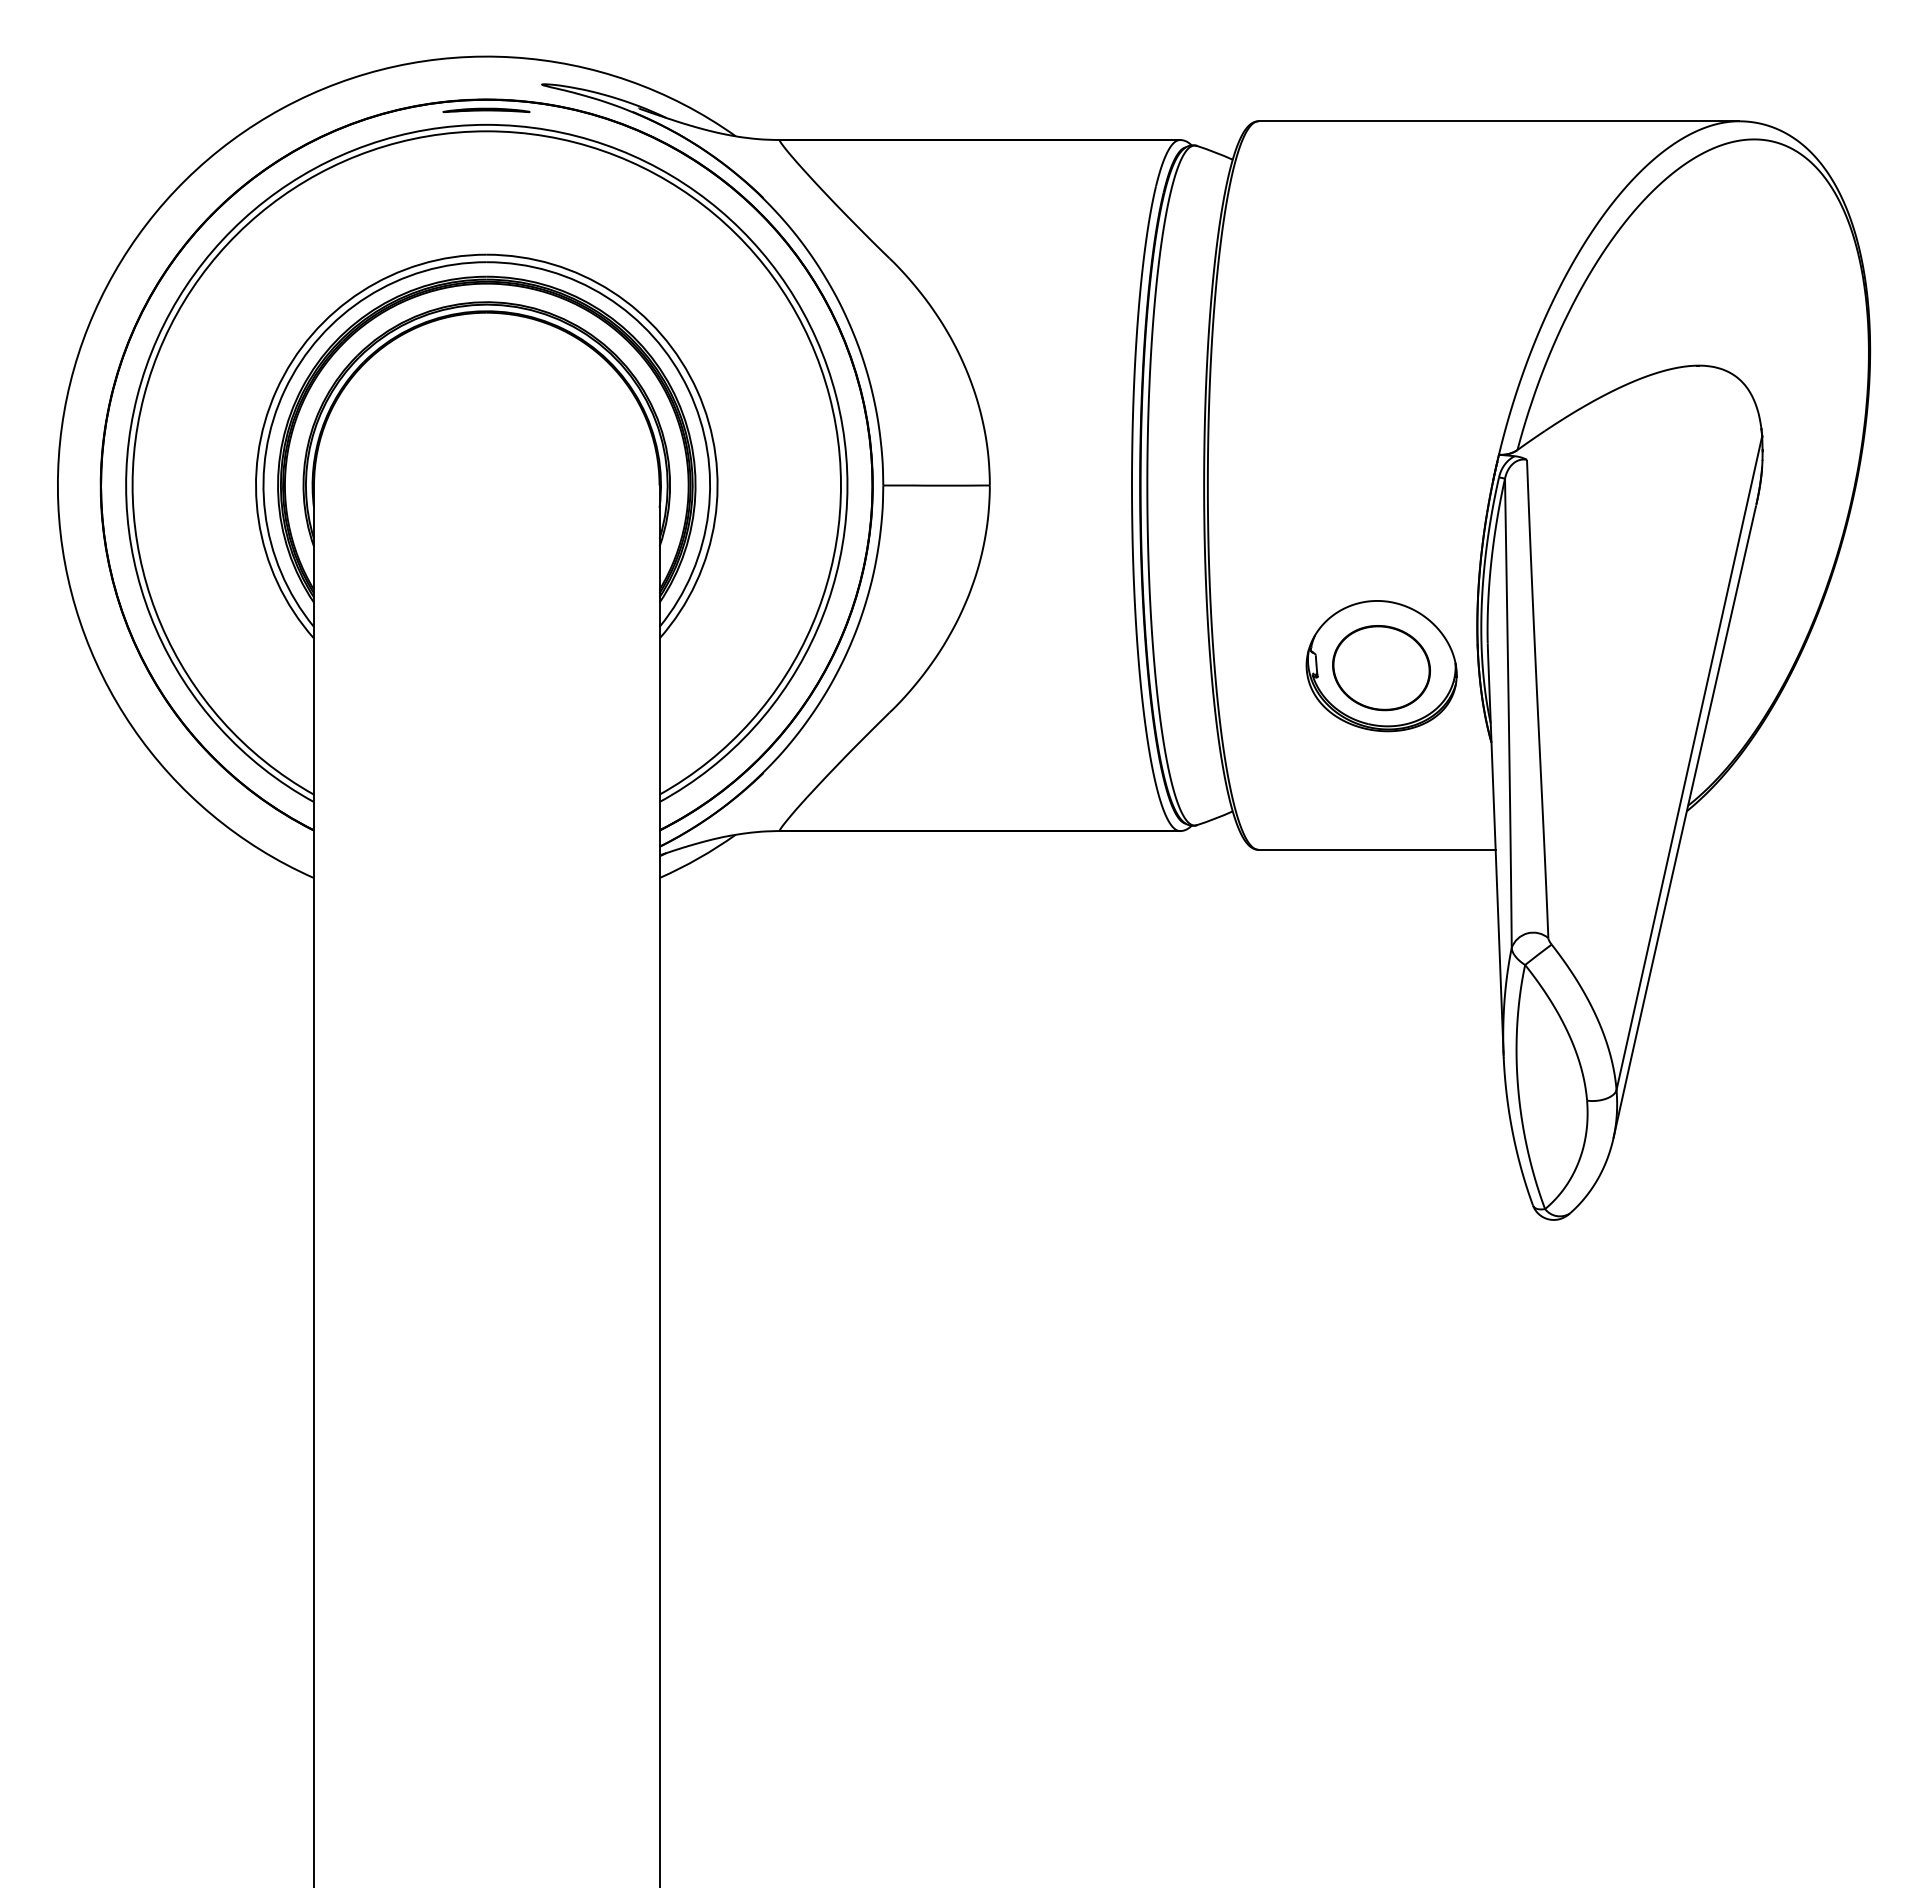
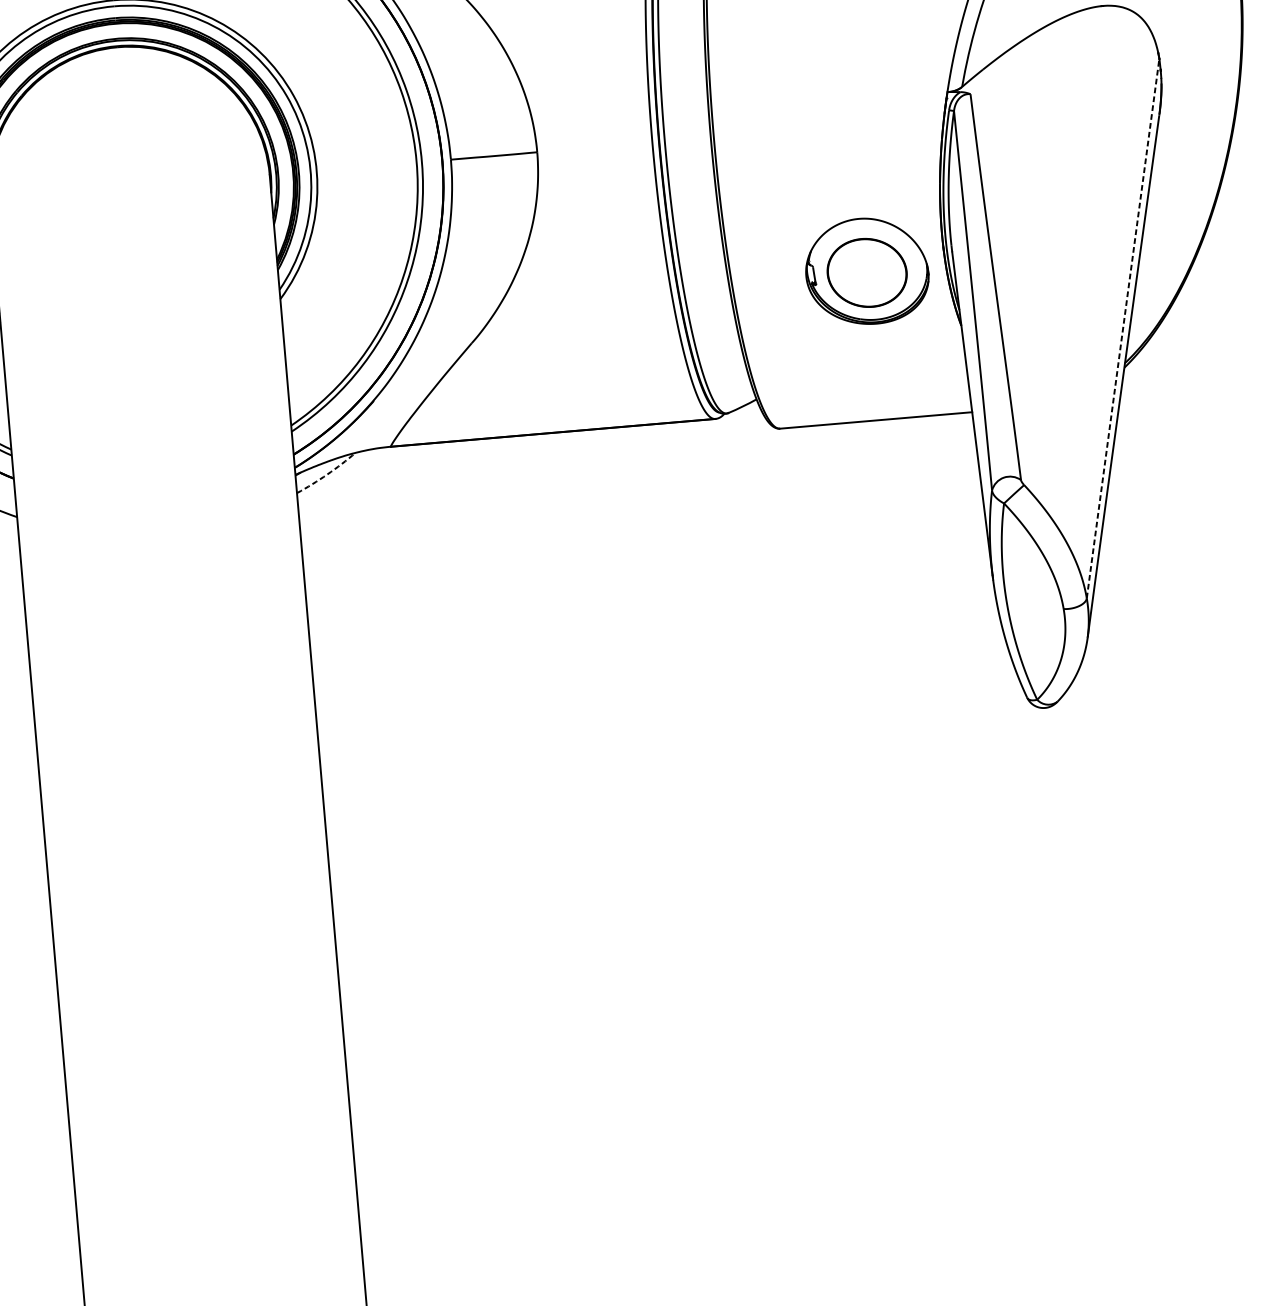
line: (1689, 763) -> (1123, 328), solid -> dashed
arc: (698, 858) -> (327, 474), solid -> dashed

